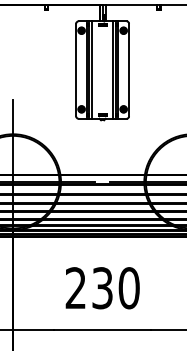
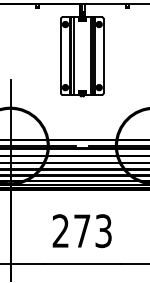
text: (116, 288) -> (93, 231), 230 -> 273

